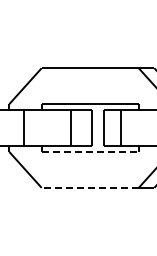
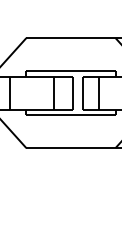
line: (90, 151) -> (71, 114), dashed -> solid
line: (90, 187) -> (71, 147), dashed -> solid

